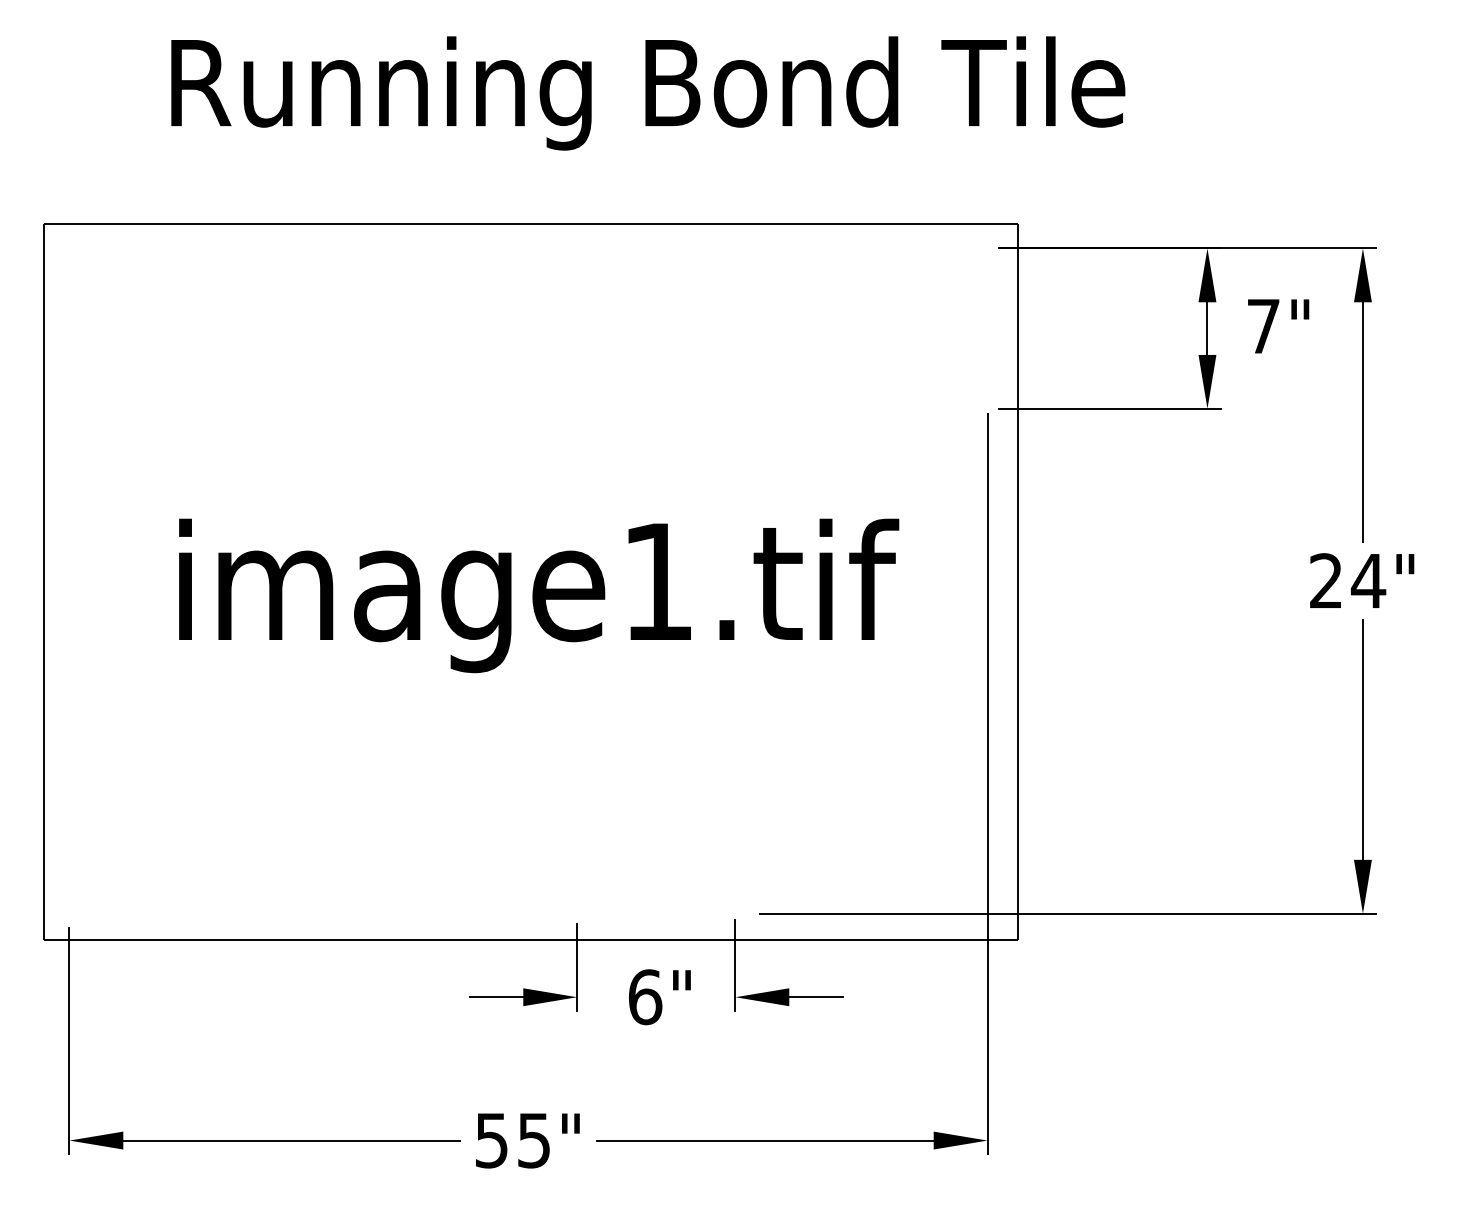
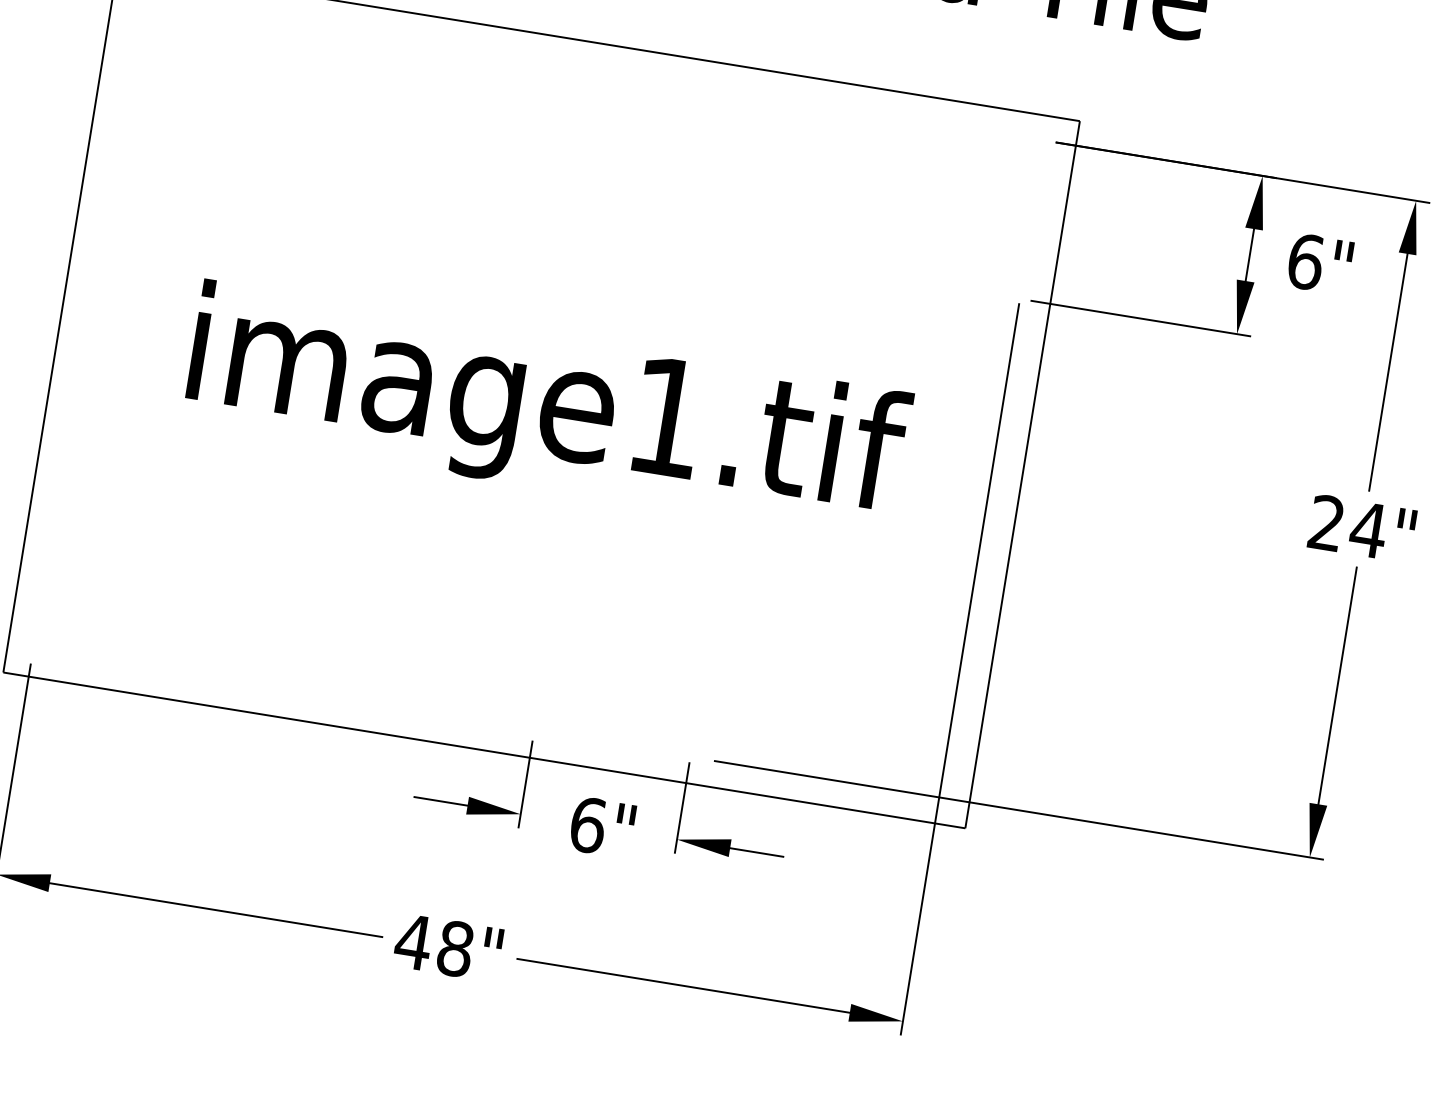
text: (1263, 326) -> (1305, 261), 7" -> 6"
text: (512, 1140) -> (434, 945), 55" -> 48"

